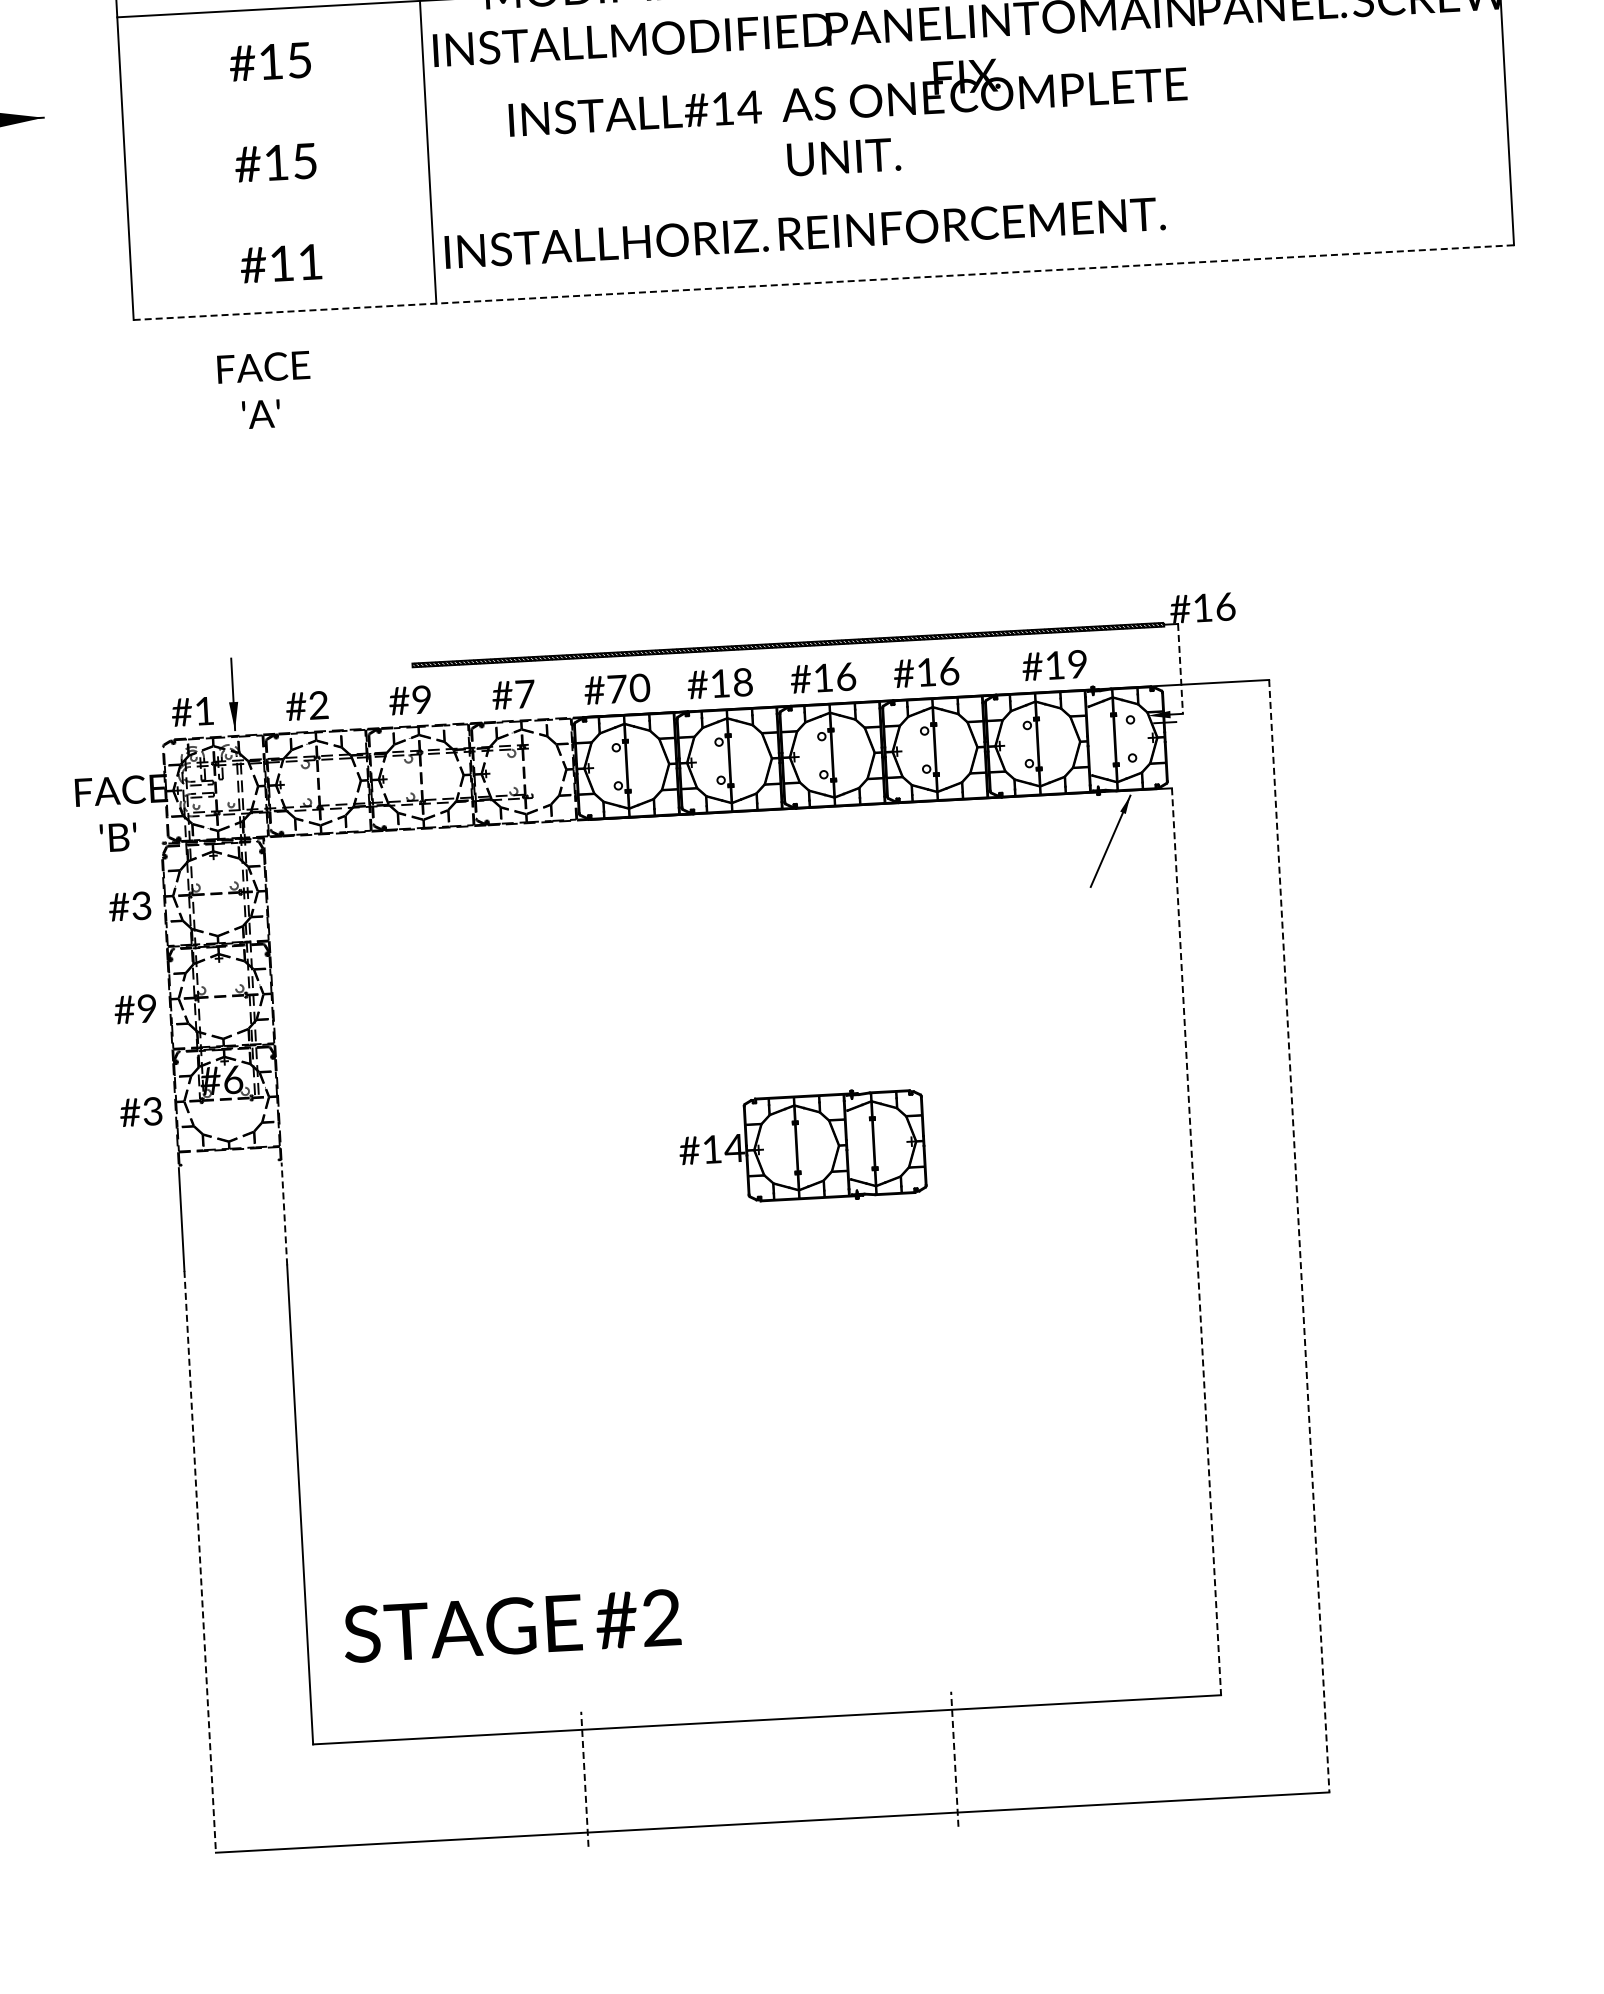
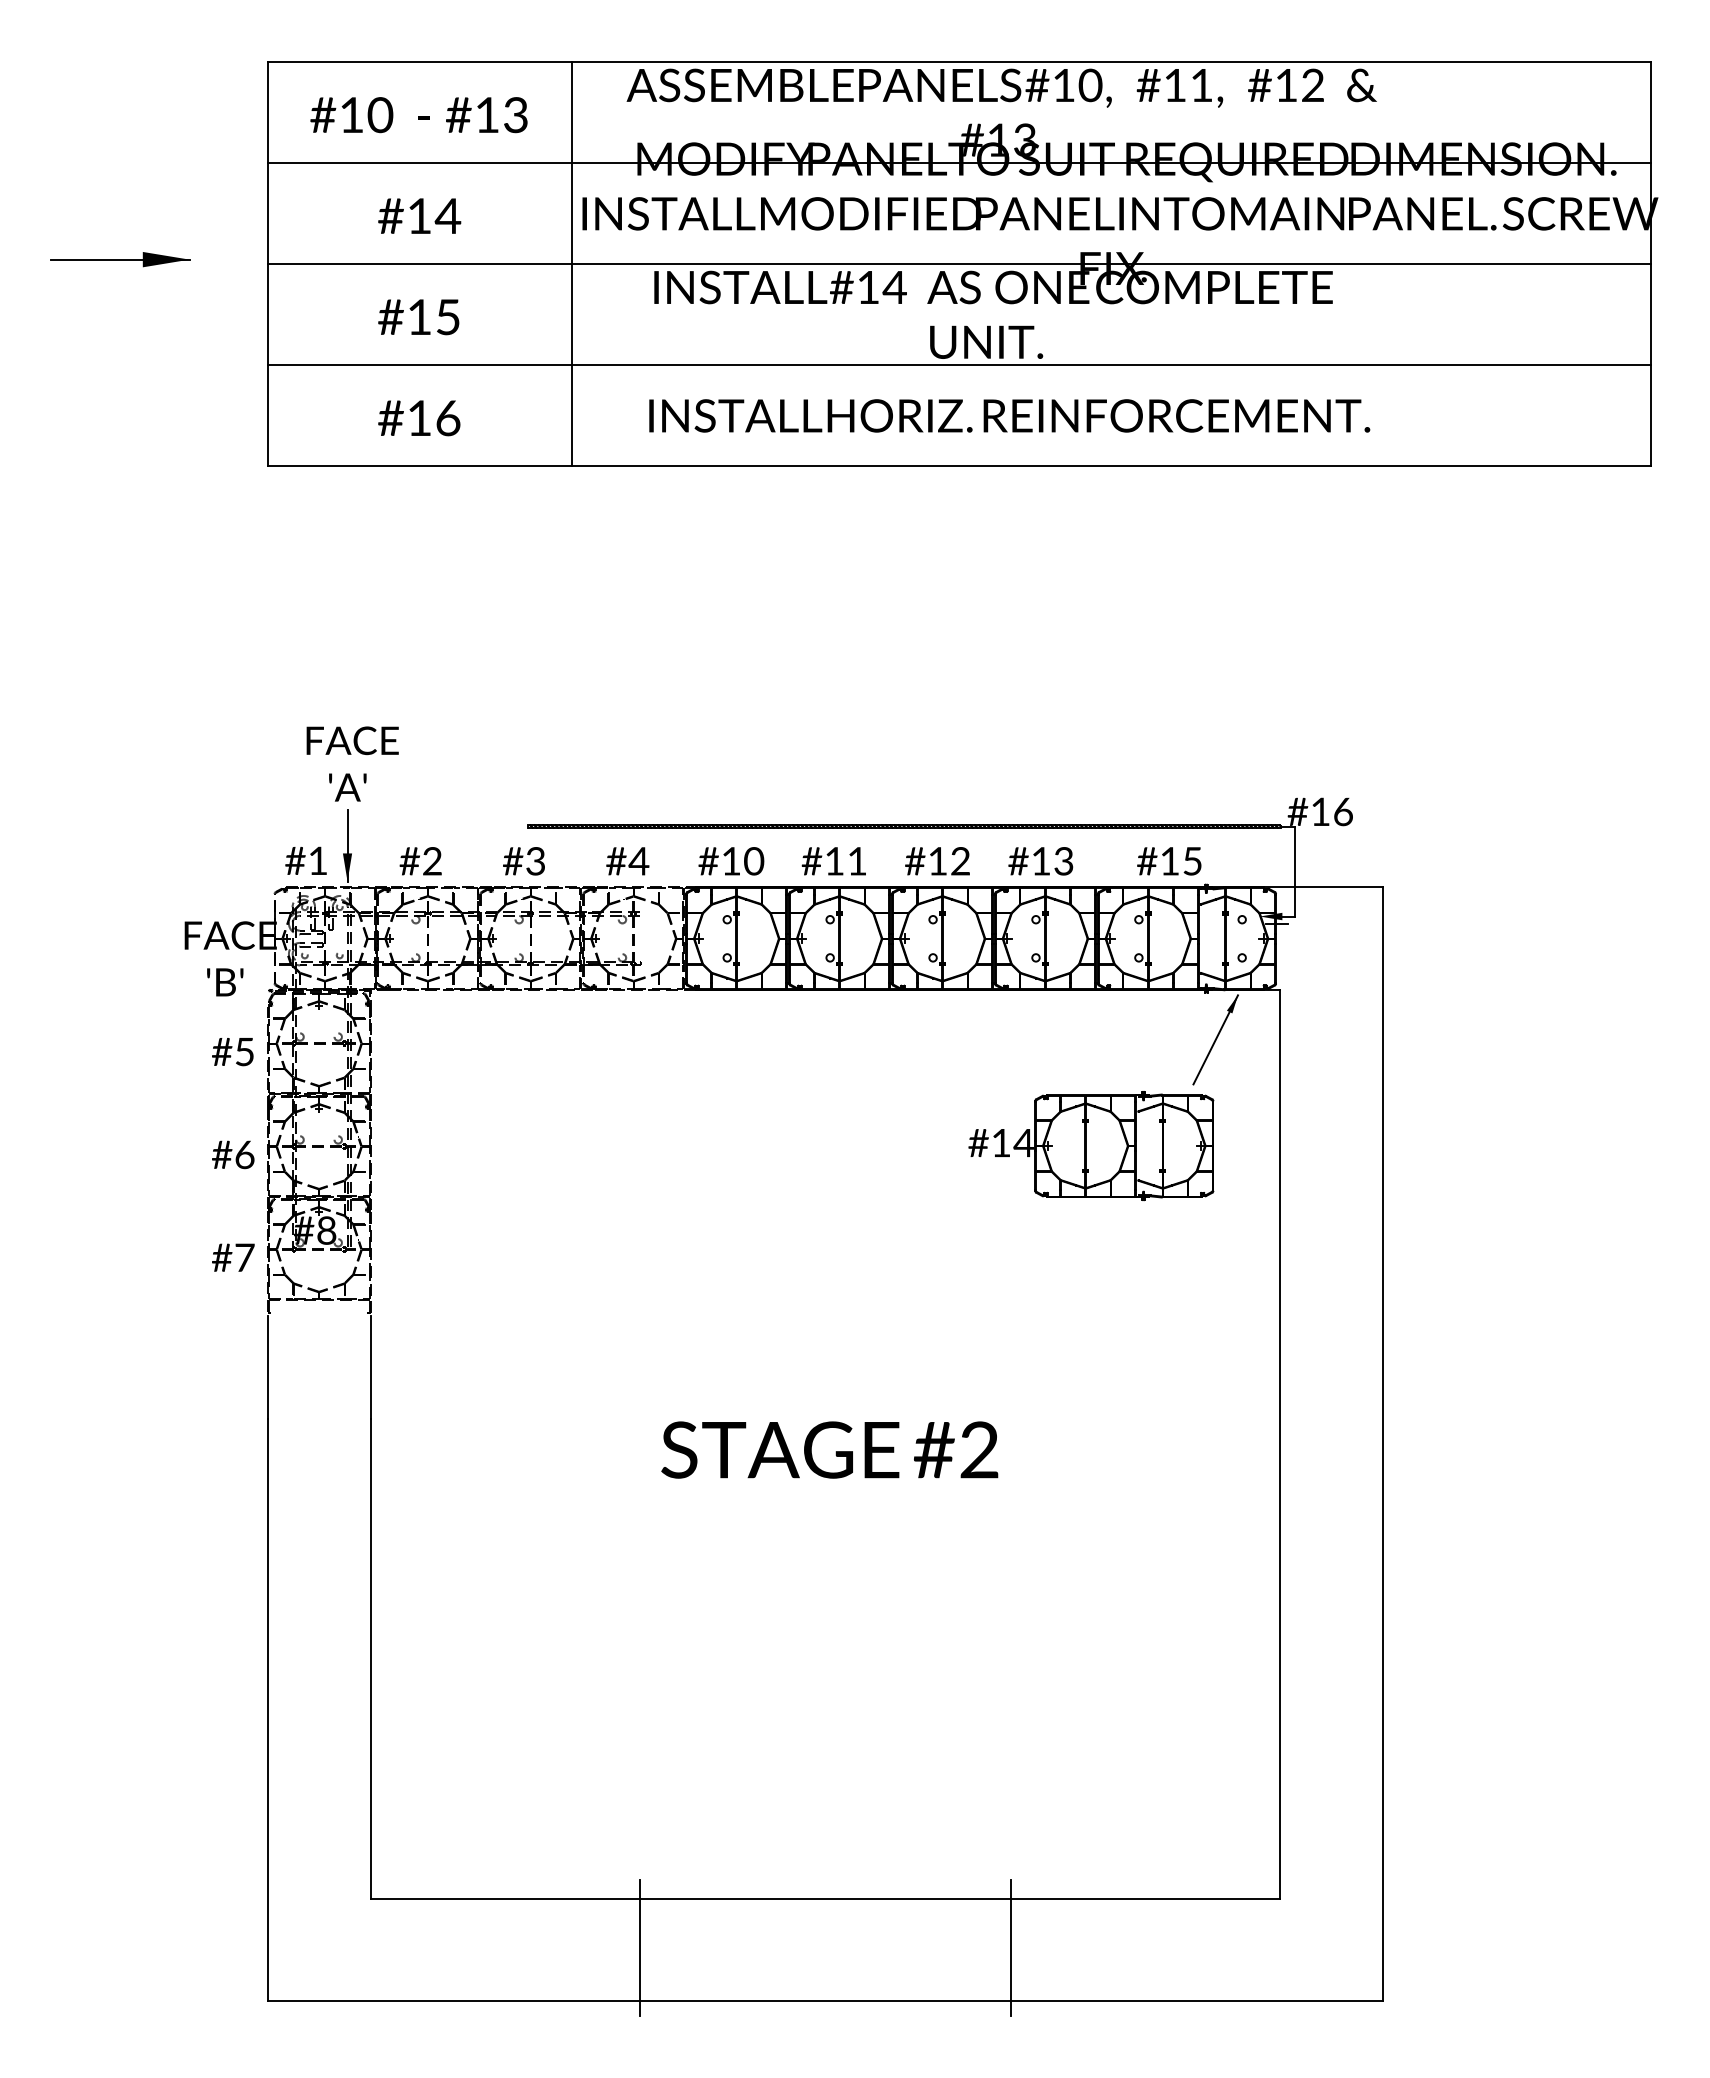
text: (298, 60) -> (447, 216), #15 -> #14
line: (812, 80) -> (959, 264), added
line: (818, 181) -> (959, 365), added
text: (804, 232) -> (1009, 415), moved
text: (310, 262) -> (448, 418), #11 -> #16
line: (824, 282) -> (960, 466), dashed -> solid
text: (264, 390) -> (352, 763), moved
text: (1077, 664) -> (1192, 861), #19 -> #15
line: (1180, 669) -> (1294, 872), dashed -> solid
text: (948, 671) -> (1063, 861), #16 -> #13
text: (846, 677) -> (960, 861), #16 -> #12
text: (743, 682) -> (857, 861), #18 -> #11
text: (617, 689) -> (731, 861), #70 -> #10
text: (524, 694) -> (638, 861), #7 -> #4
text: (421, 699) -> (535, 861), #9 -> #3
text: (141, 905) -> (244, 1051), #3 -> #5
text: (146, 1008) -> (244, 1154), #9 -> #6
text: (232, 1079) -> (326, 1230), #6 -> #8
text: (152, 1111) -> (244, 1257), #3 -> #7
part: (802, 1148) -> (1091, 1146), moved
line: (284, 1213) -> (370, 1366), dashed -> solid
line: (1298, 1236) -> (1382, 1444), dashed -> solid
line: (1196, 1241) -> (1279, 1444), dashed -> solid
line: (200, 1562) -> (267, 1710), dashed -> solid
text: (511, 1625) -> (829, 1449), moved
line: (954, 1759) -> (1010, 1948), dashed -> solid
line: (585, 1779) -> (640, 1948), dashed -> solid

